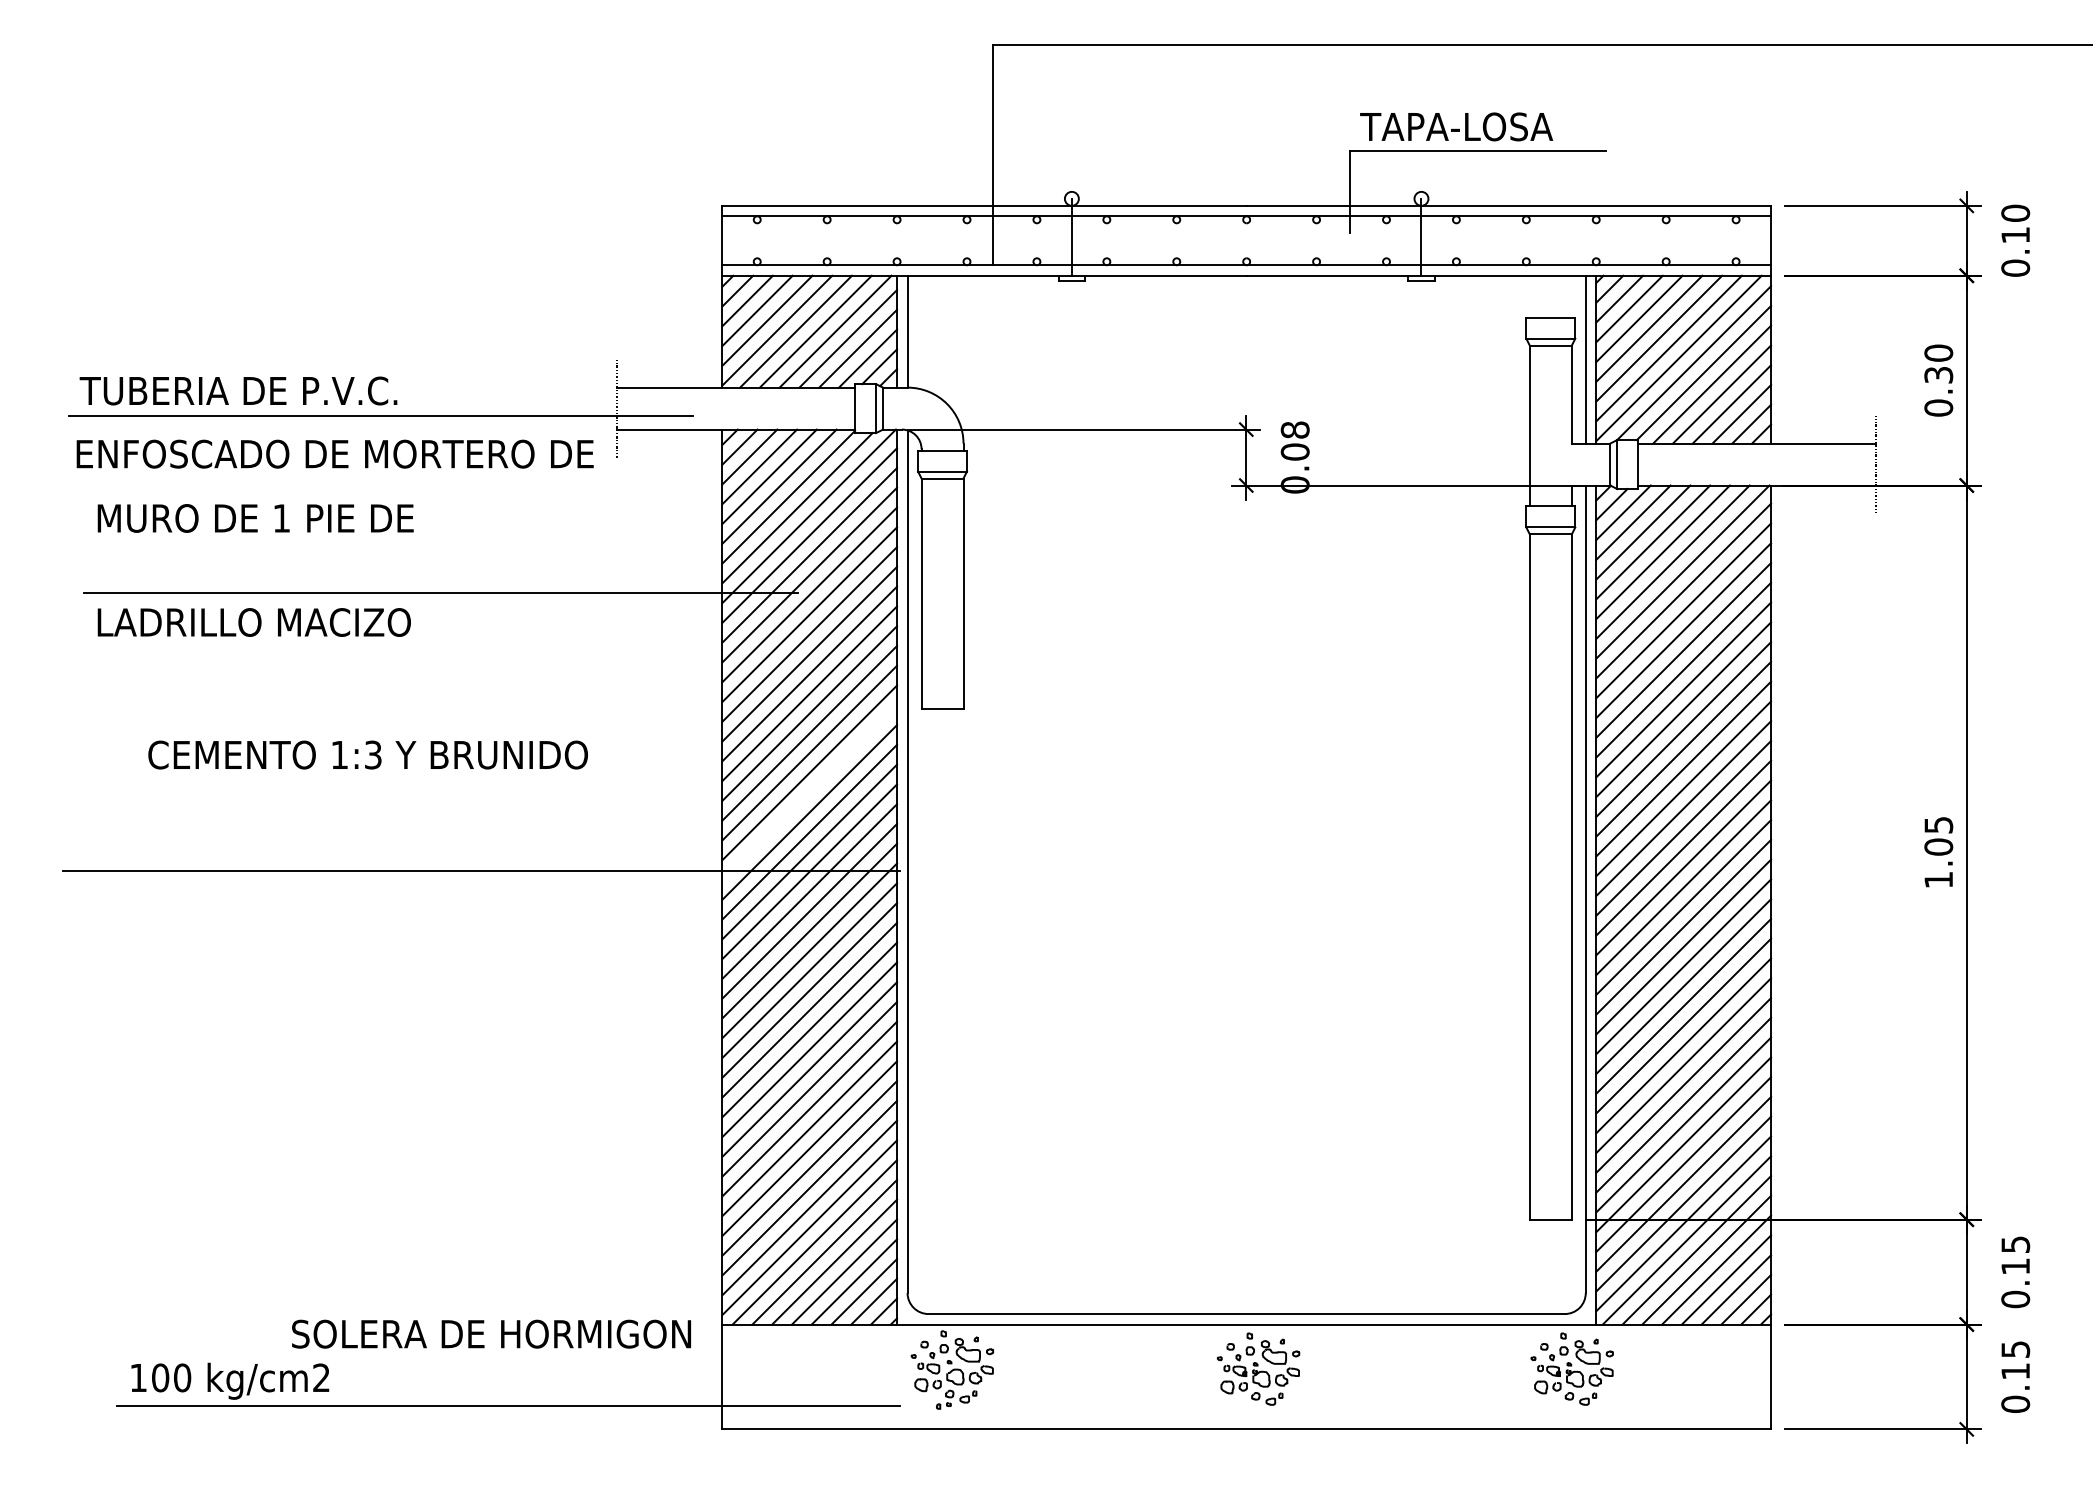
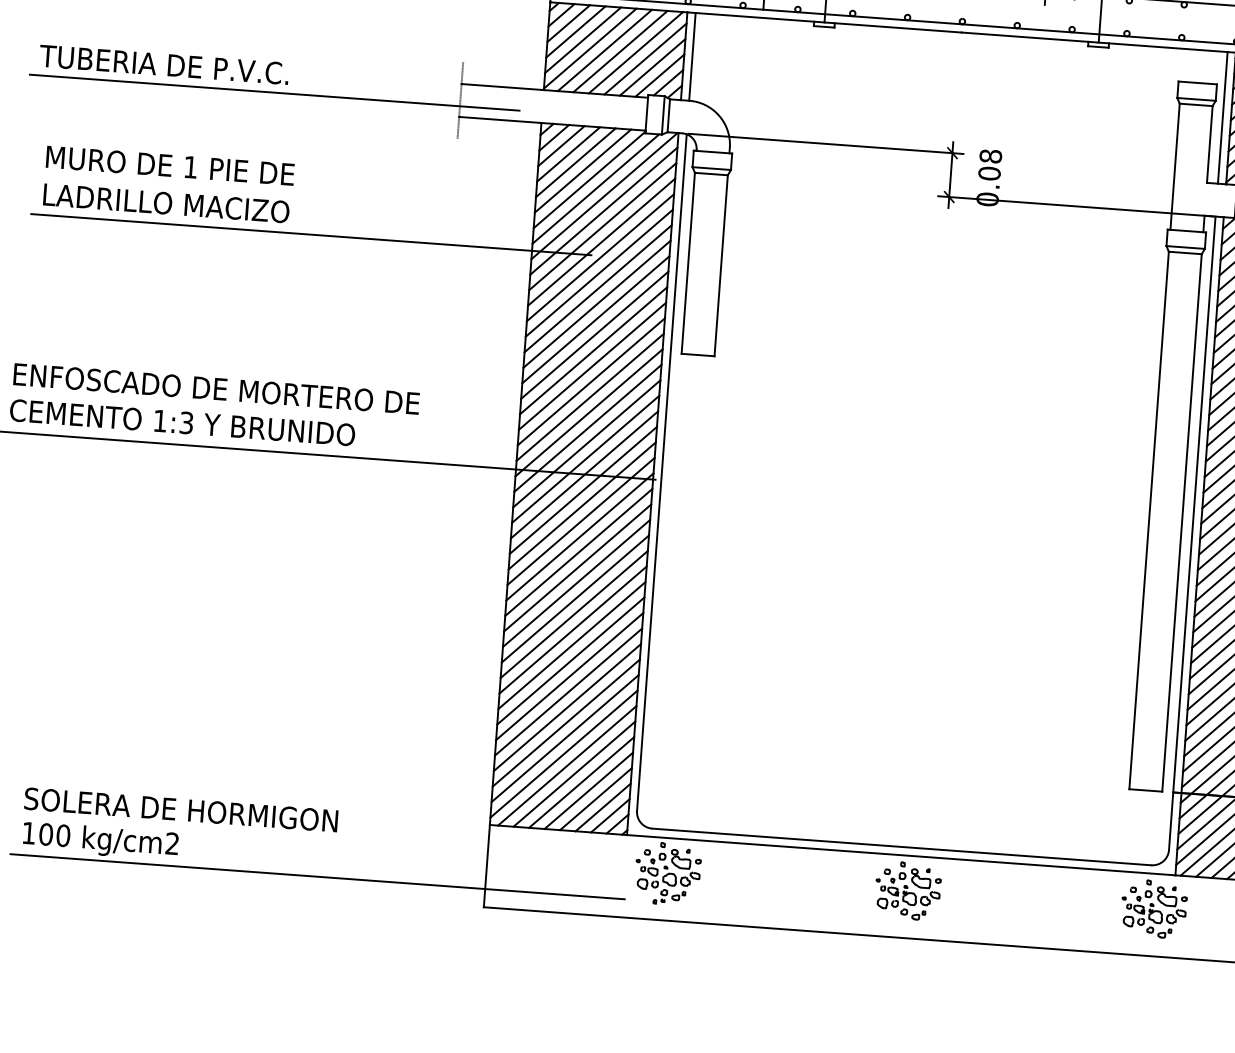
text: (334, 453) -> (216, 388), moved
text: (253, 622) -> (165, 203), moved
text: (367, 754) -> (182, 422), moved
line: (809, 792) -> (588, 412), added
text: (491, 1333) -> (181, 809), moved

